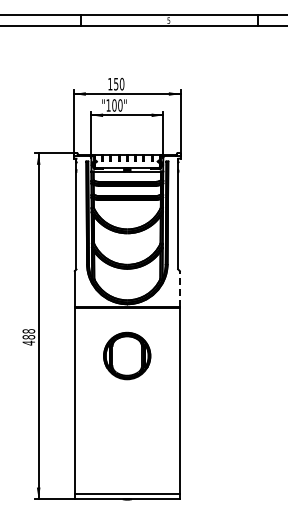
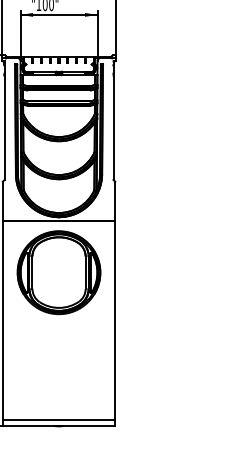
line: (179, 288) -> (114, 200), dashed -> solid
part: (126, 355) -> (58, 272), size x1.67

